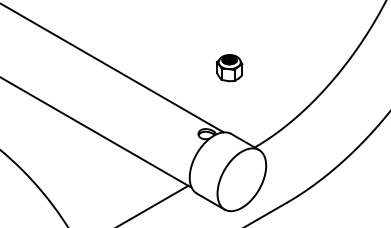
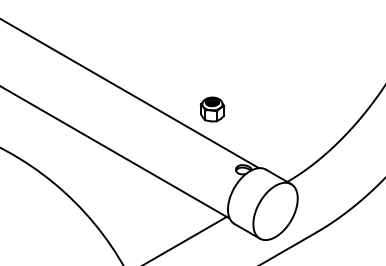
part: (229, 68) -> (212, 109), moved

